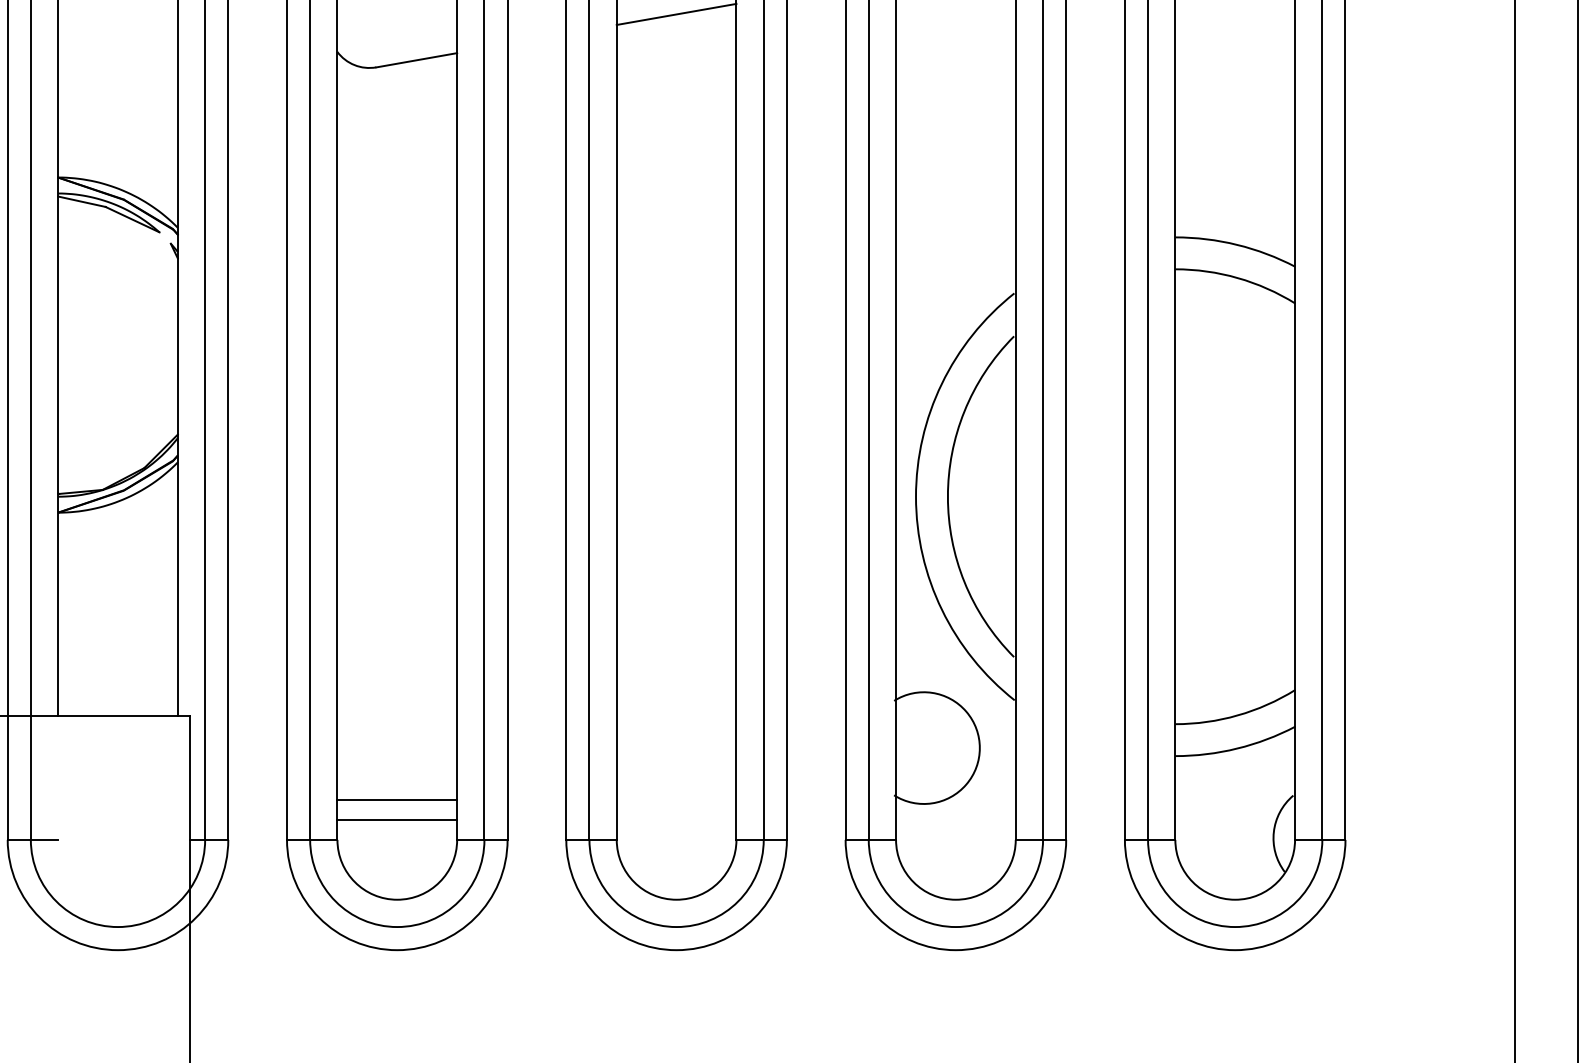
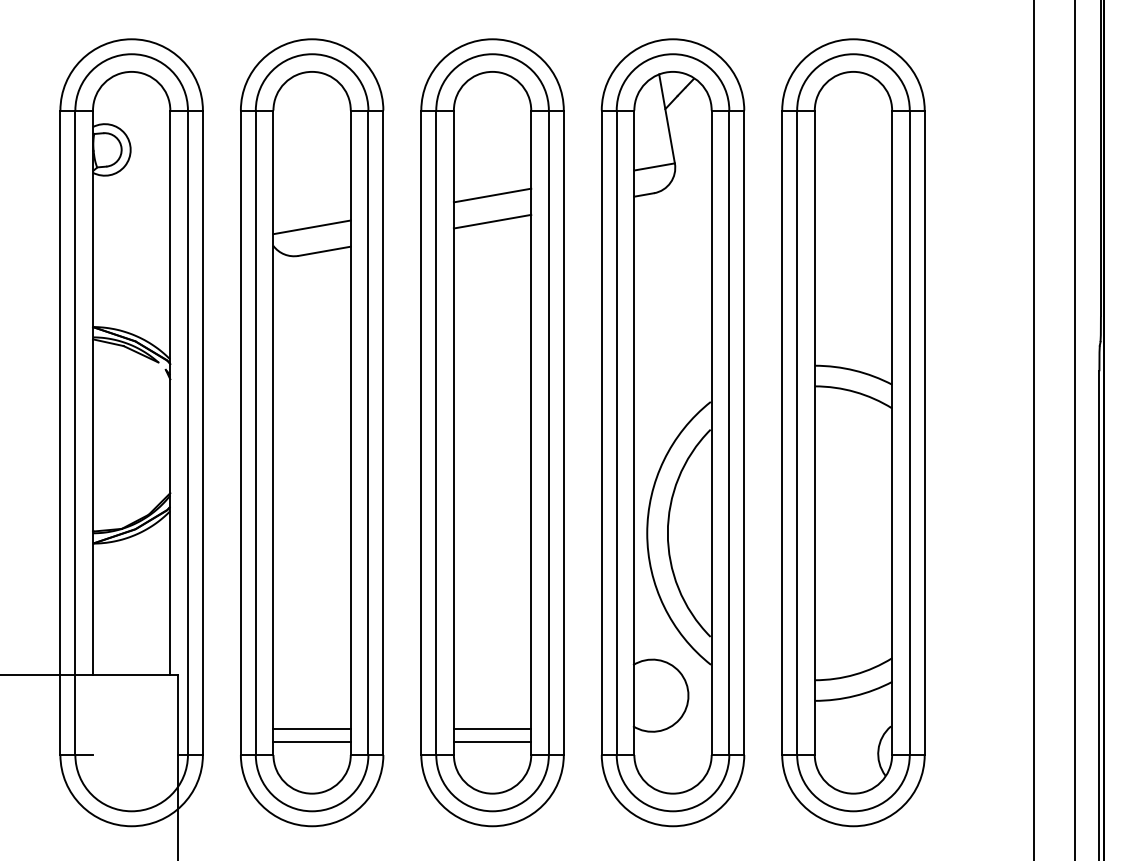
line: (396, 23) -> (311, 227), added
line: (676, 800) -> (492, 729), added
line: (676, 820) -> (492, 742), added

